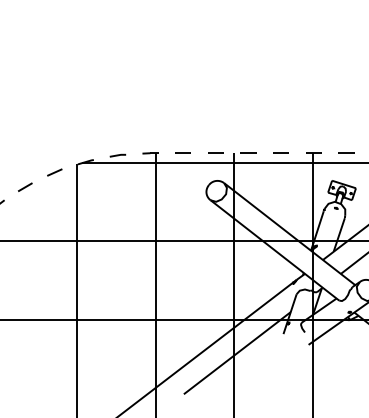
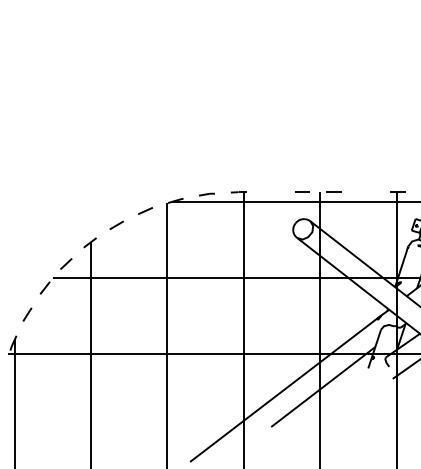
line: (183, 152) -> (270, 191), removed
line: (280, 152) -> (365, 191), removed

